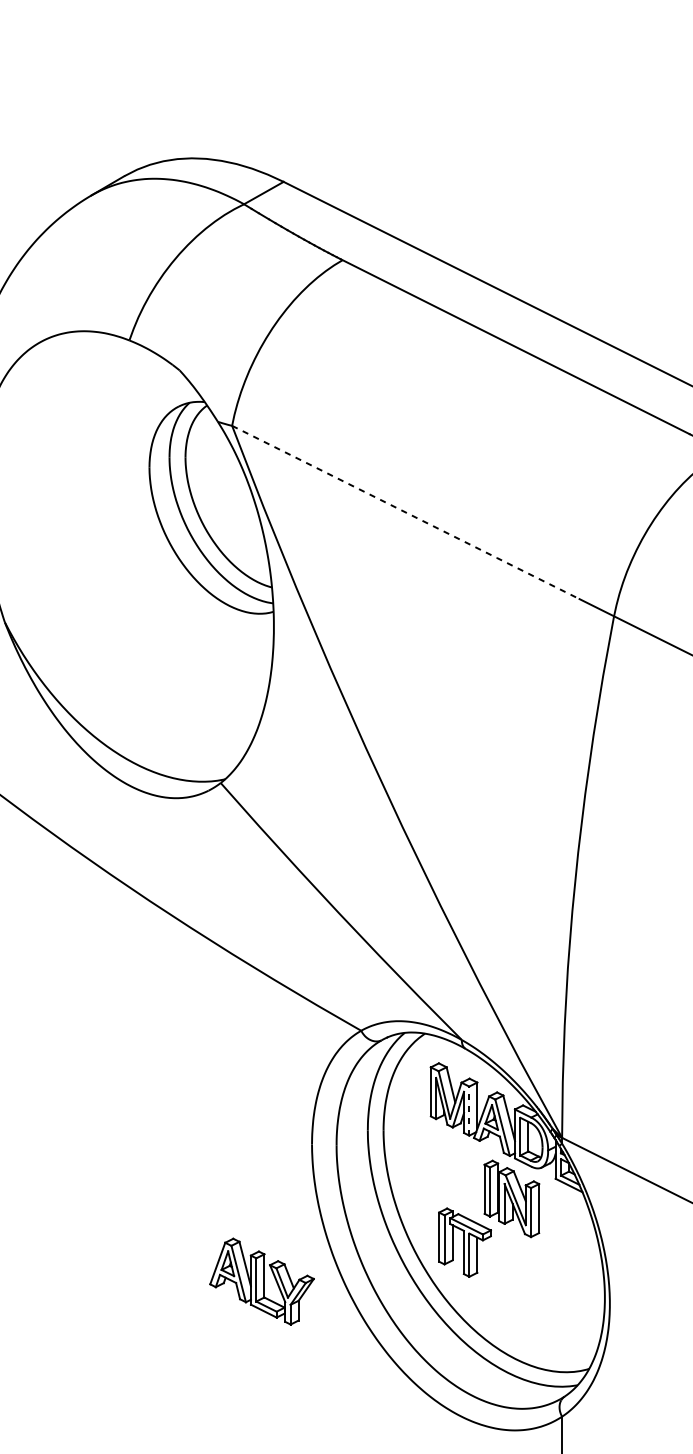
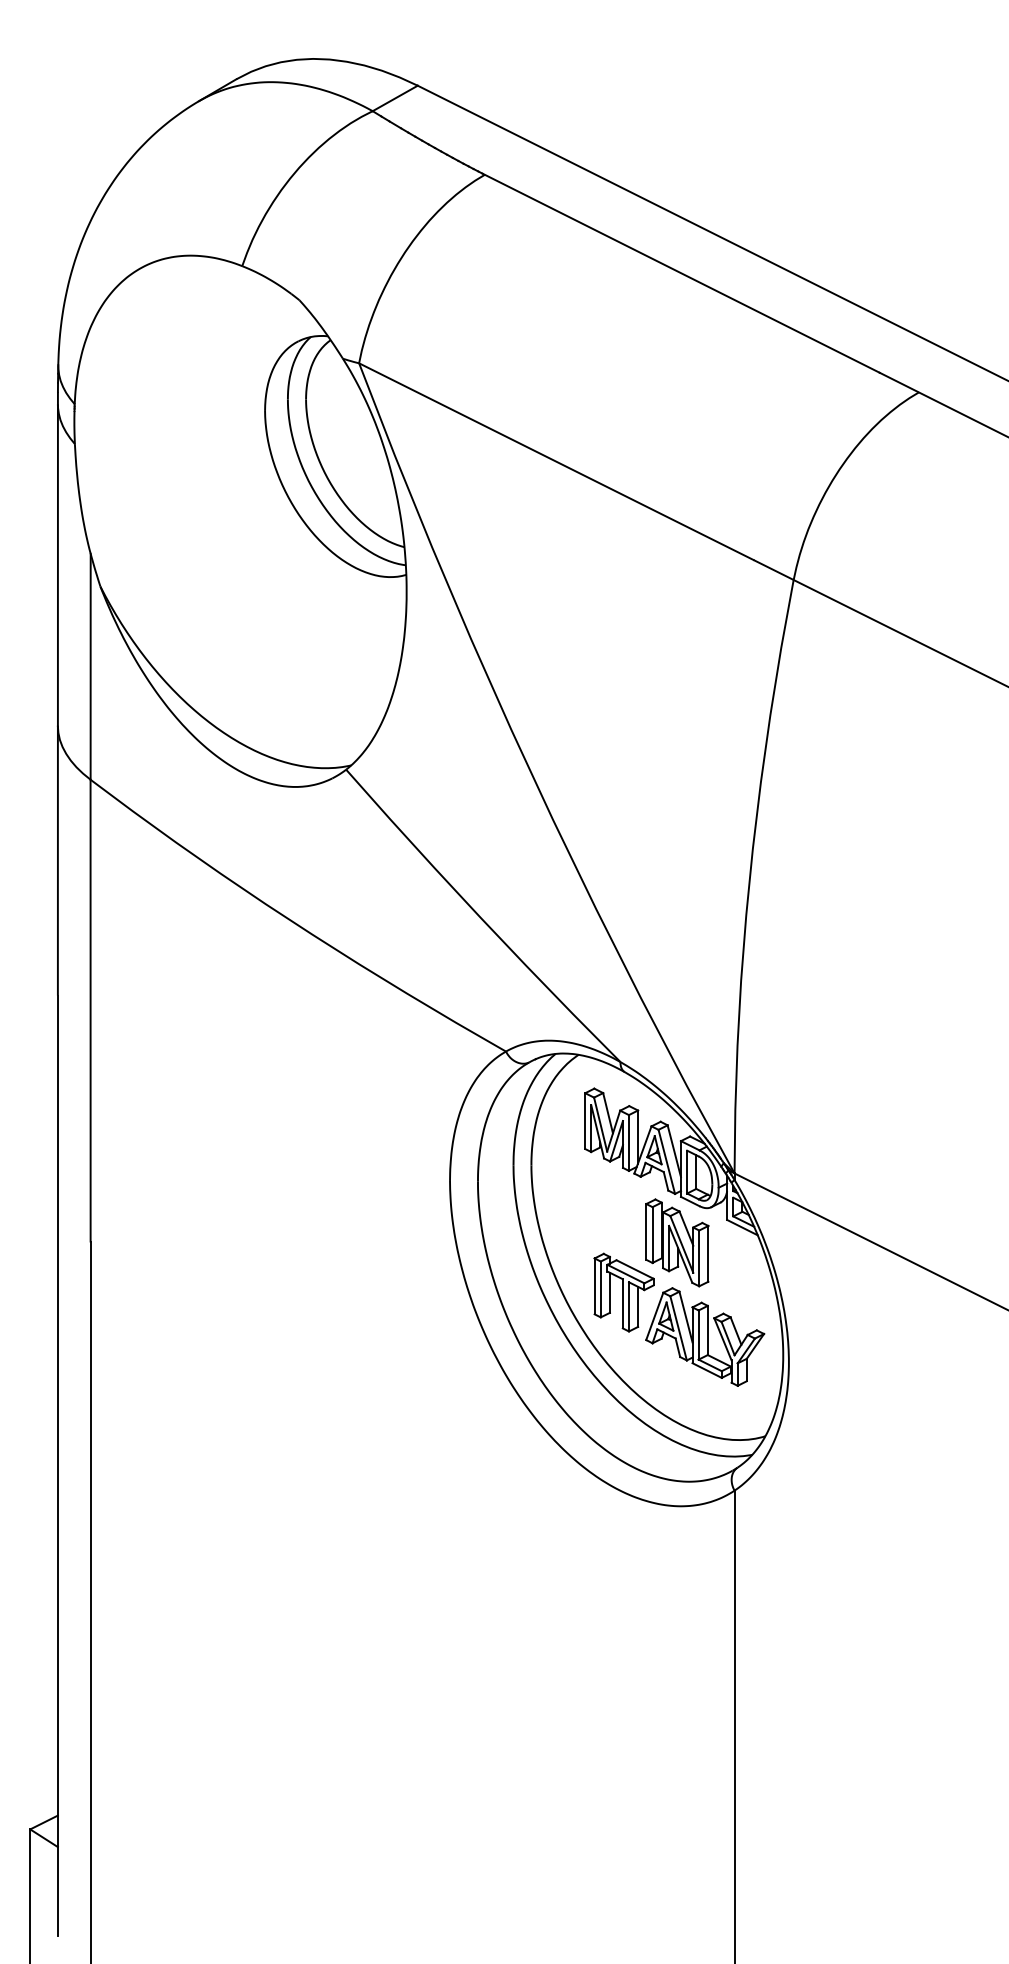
line: (406, 513) -> (557, 462), dashed -> solid
line: (468, 1110) -> (628, 1142), dashed -> solid
part: (262, 1281) -> (705, 1336), moved

